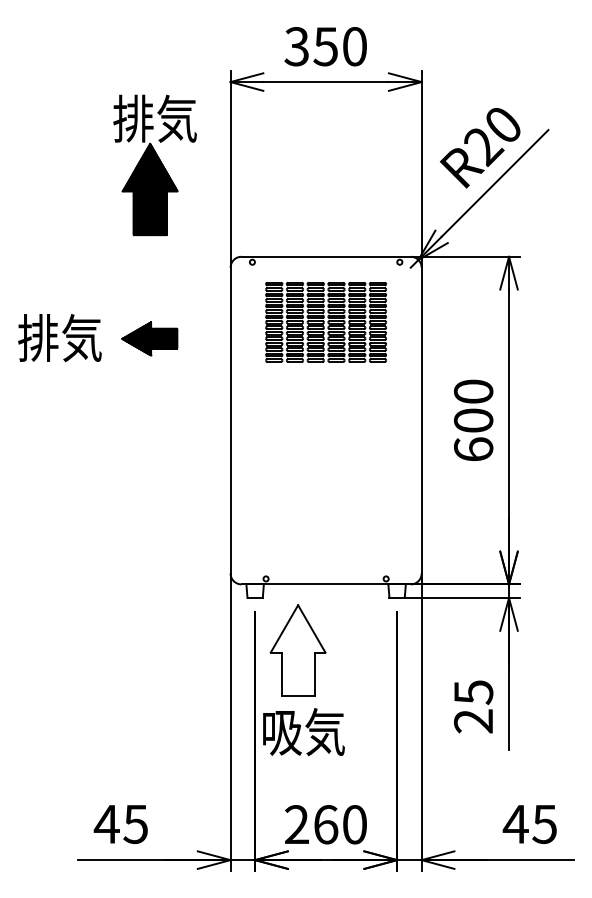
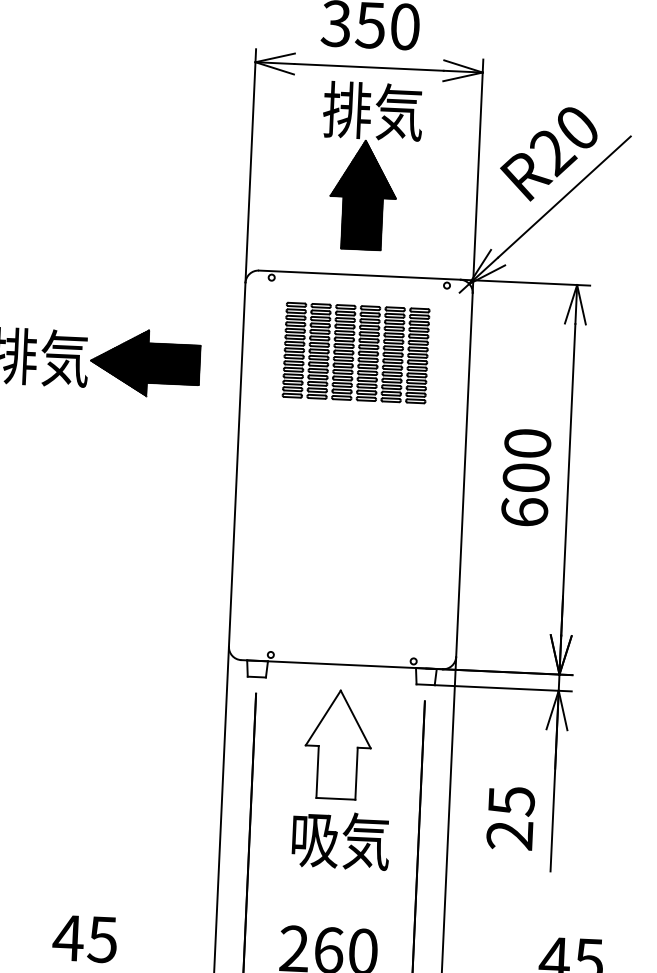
part: (154, 165) -> (369, 166), moved
part: (149, 338) -> (145, 362), size x1.67
part: (297, 650) -> (337, 744), moved
text: (303, 732) -> (340, 841), moved

